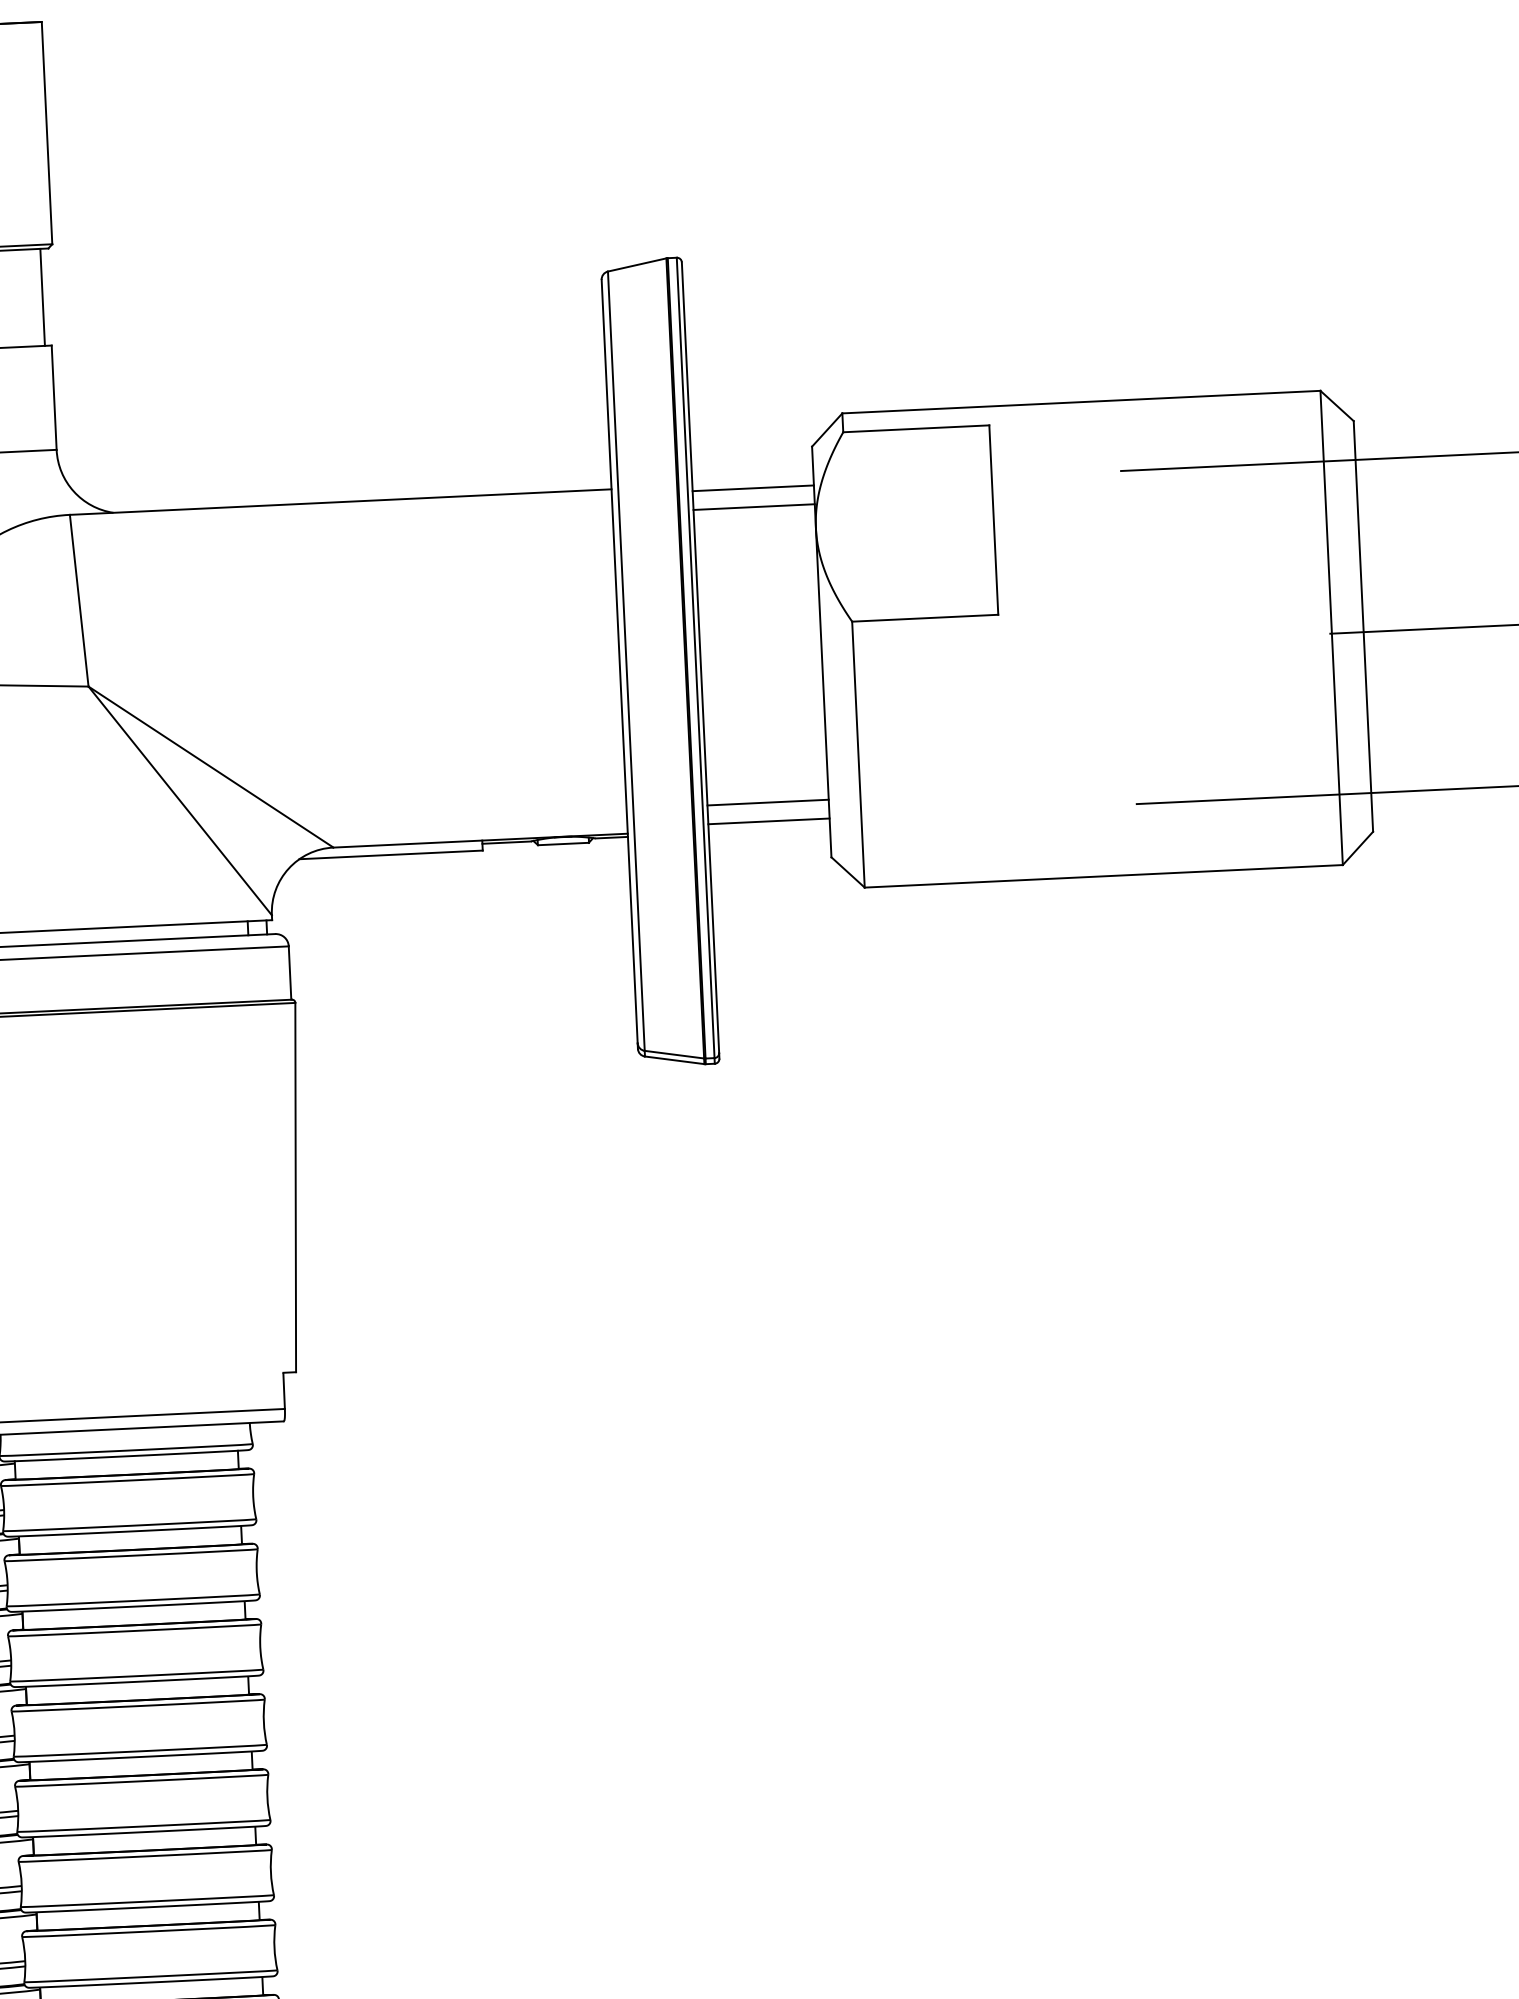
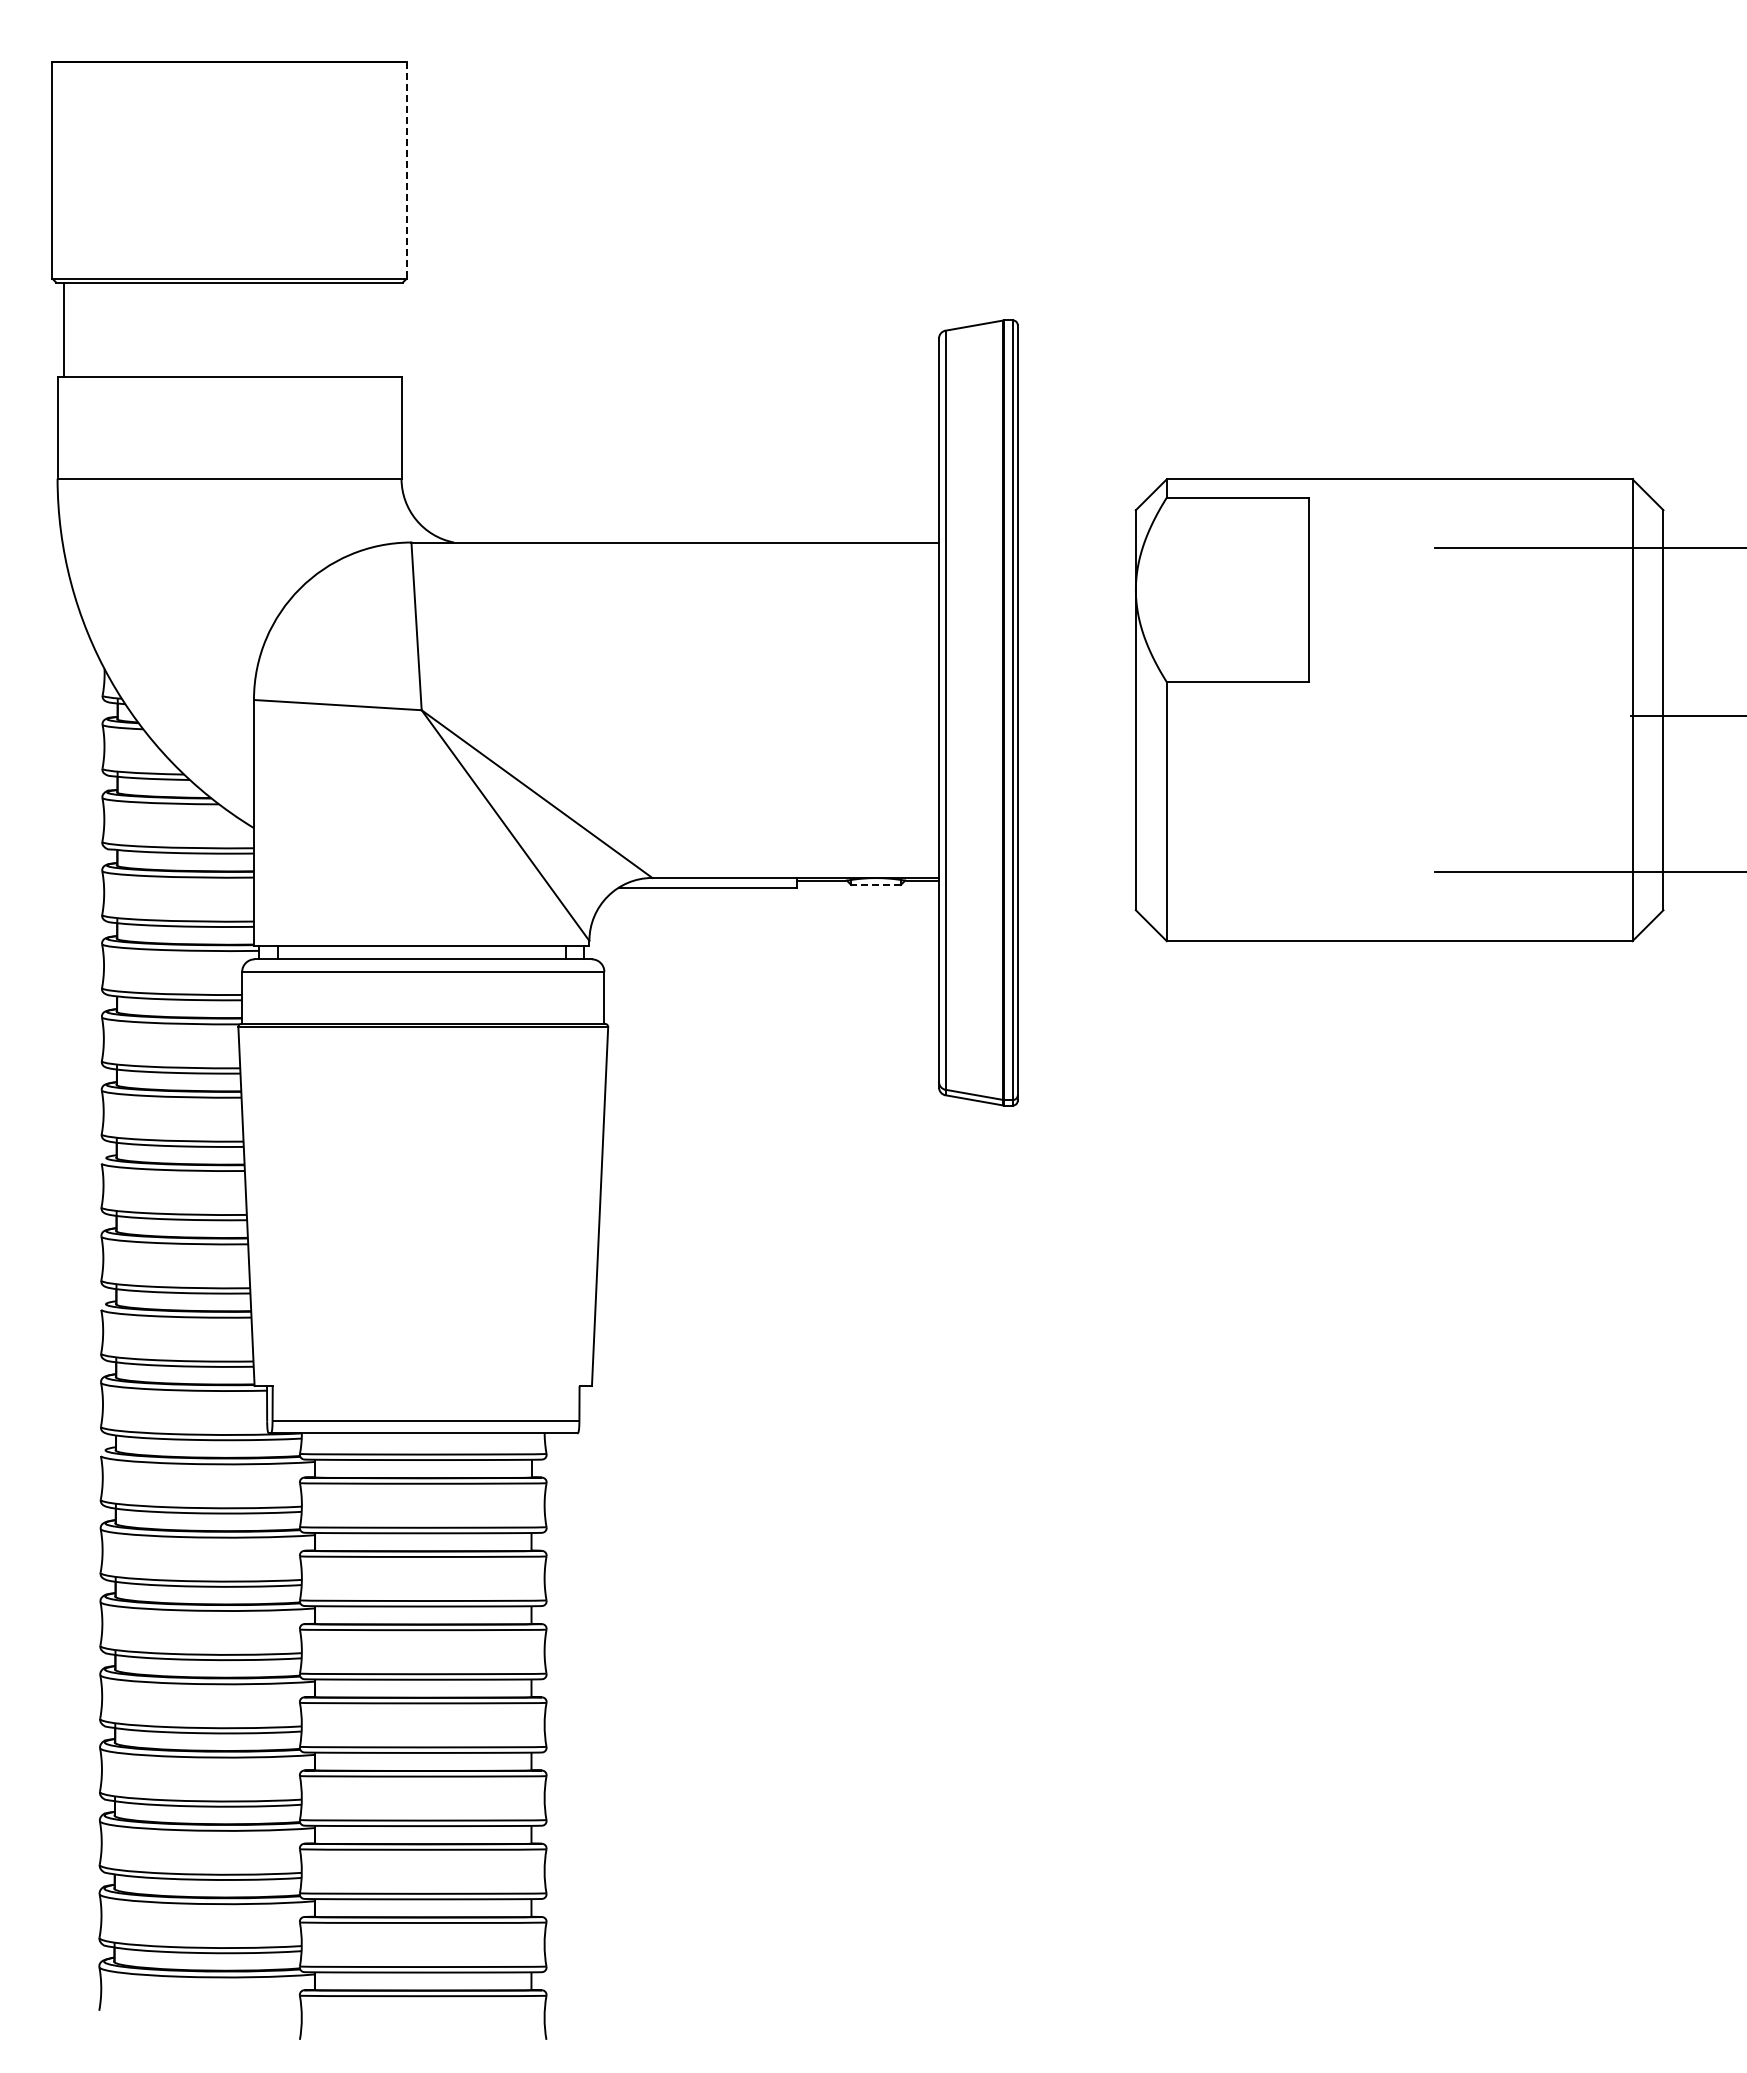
line: (46, 133) -> (406, 170), solid -> dashed
line: (42, 296) -> (394, 329), removed
line: (752, 488) -> (1076, 548), removed
line: (753, 507) -> (1076, 566), removed
line: (767, 802) -> (1076, 854), removed
line: (768, 821) -> (1076, 872), removed
line: (563, 844) -> (876, 885), solid -> dashed

